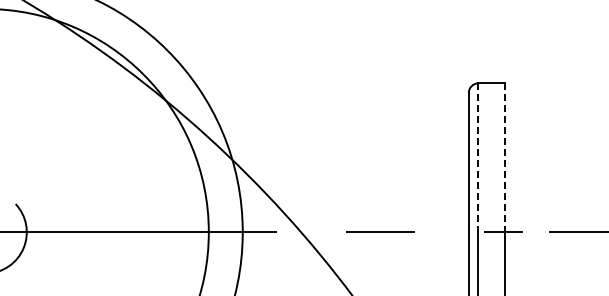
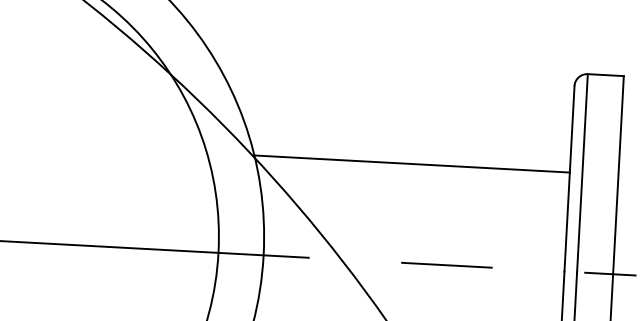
line: (349, 157) -> (411, 163), added
line: (478, 158) -> (582, 174), dashed -> solid
line: (505, 158) -> (618, 176), dashed -> solid

